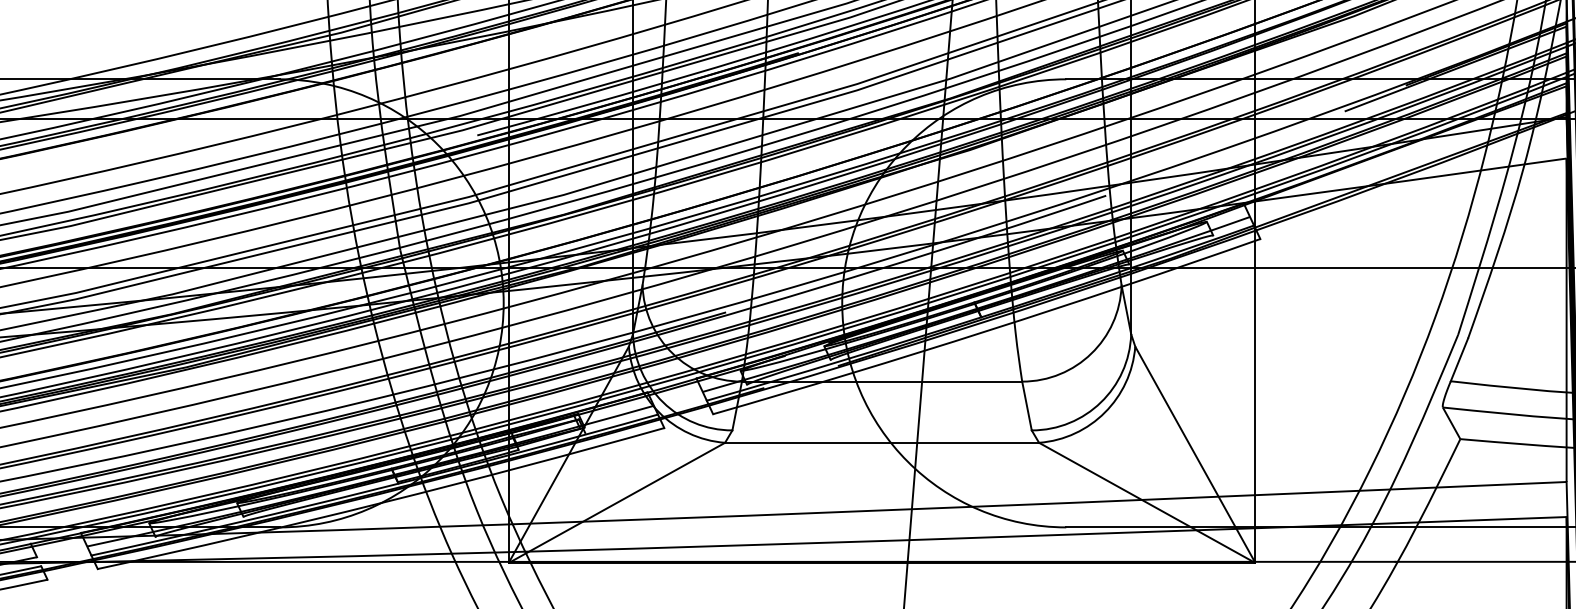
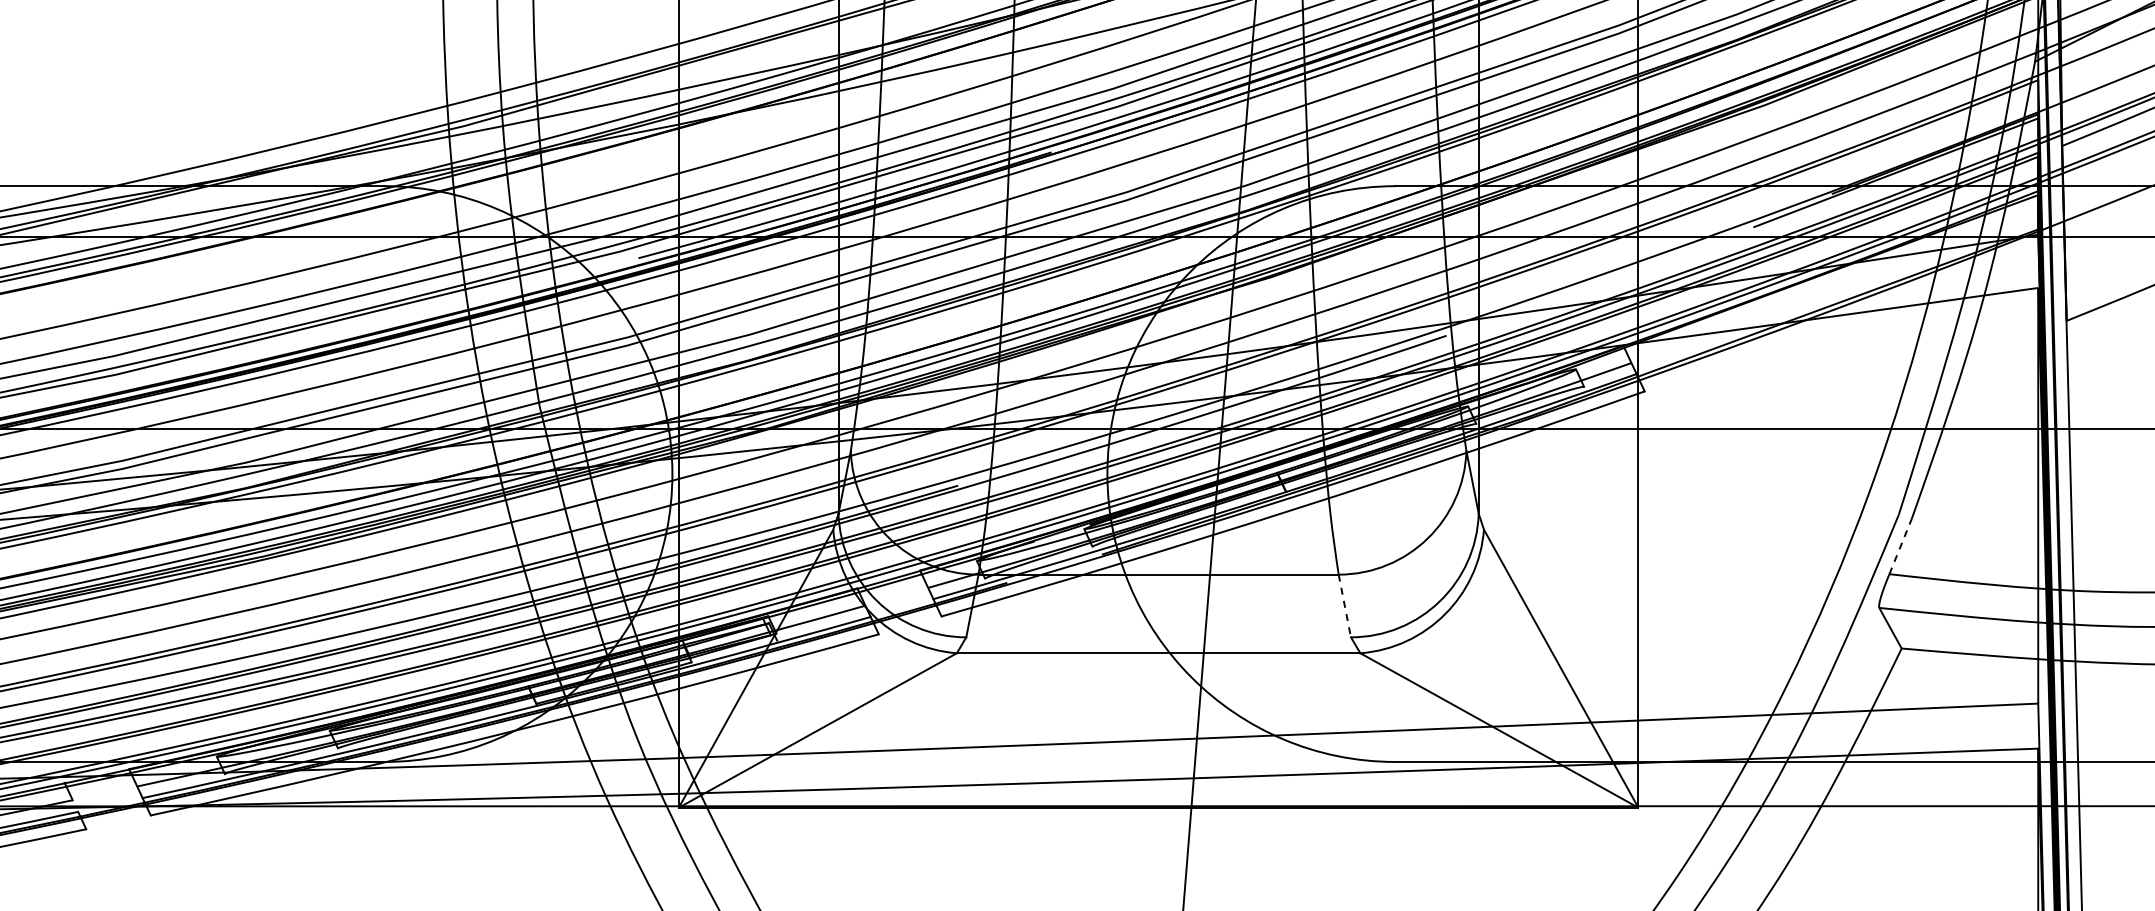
line: (1459, 359) -> (1900, 546), solid -> dashed
line: (1026, 405) -> (1344, 605), solid -> dashed

